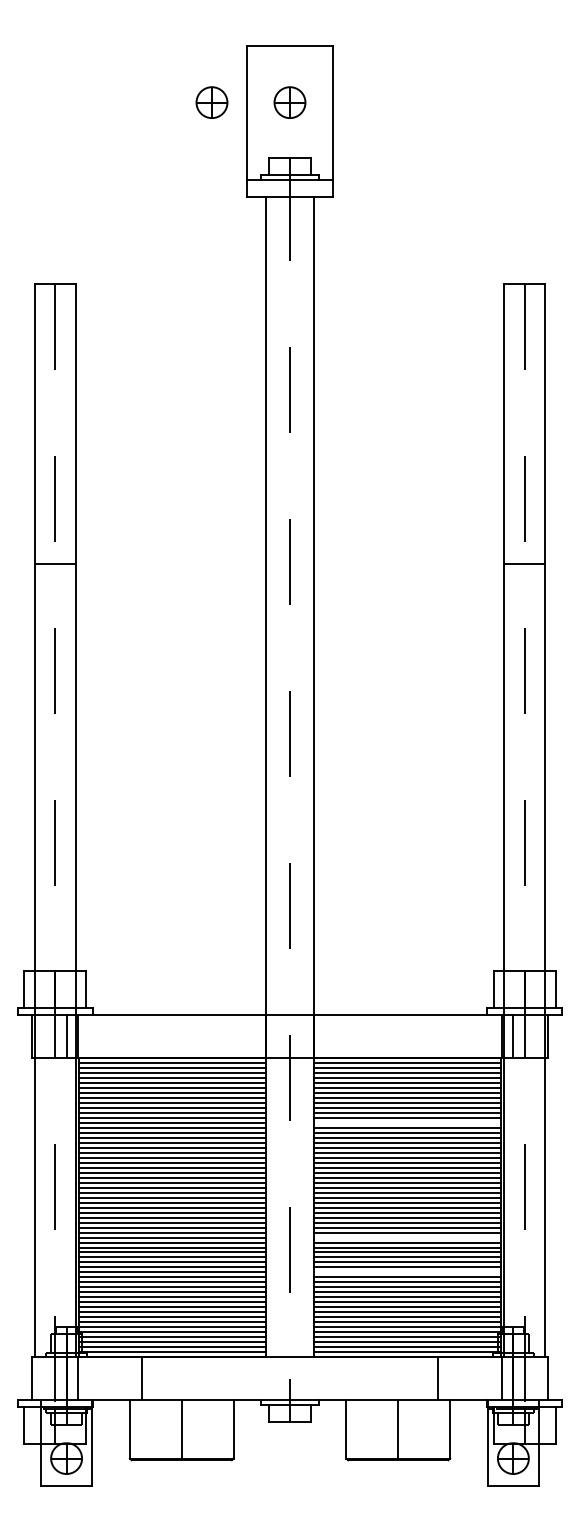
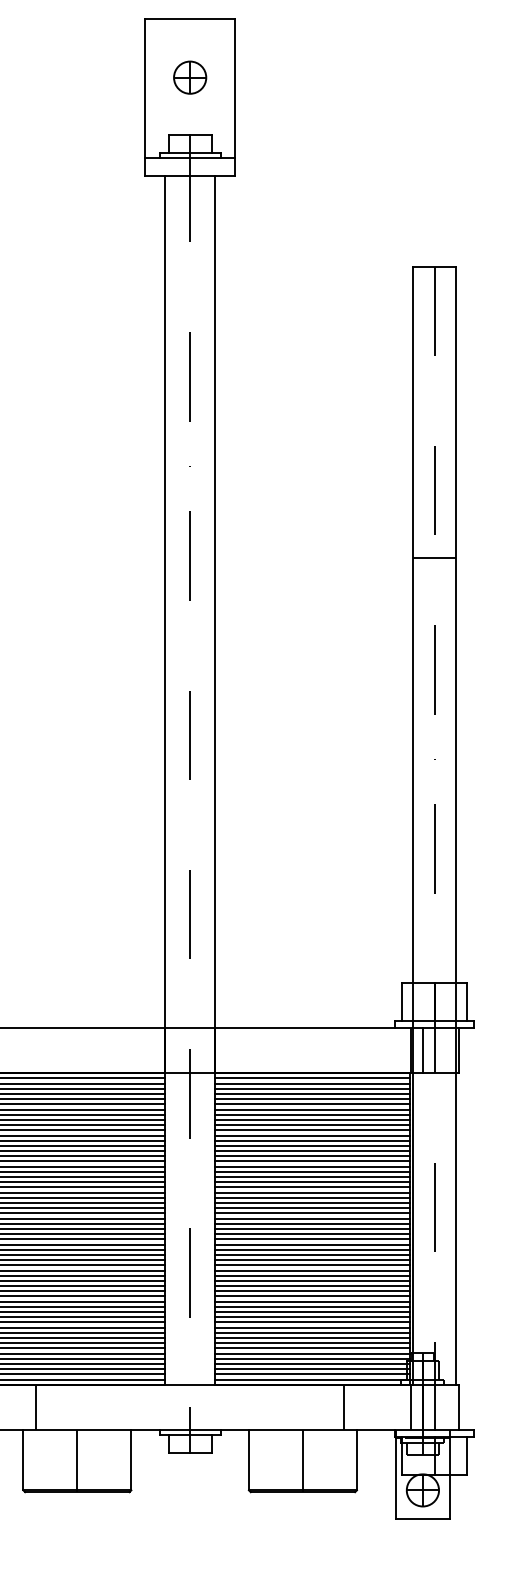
part: (211, 102) -> (108, 77), removed
line: (407, 1122) -> (312, 1140), added
line: (407, 1237) -> (312, 1260), added
line: (407, 1272) -> (312, 1296), added

